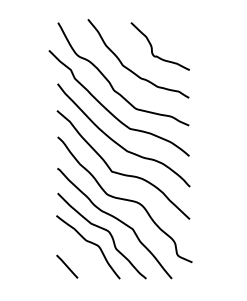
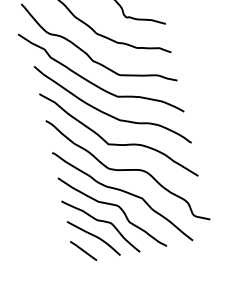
curve: (79, 255) -> (93, 236), added

